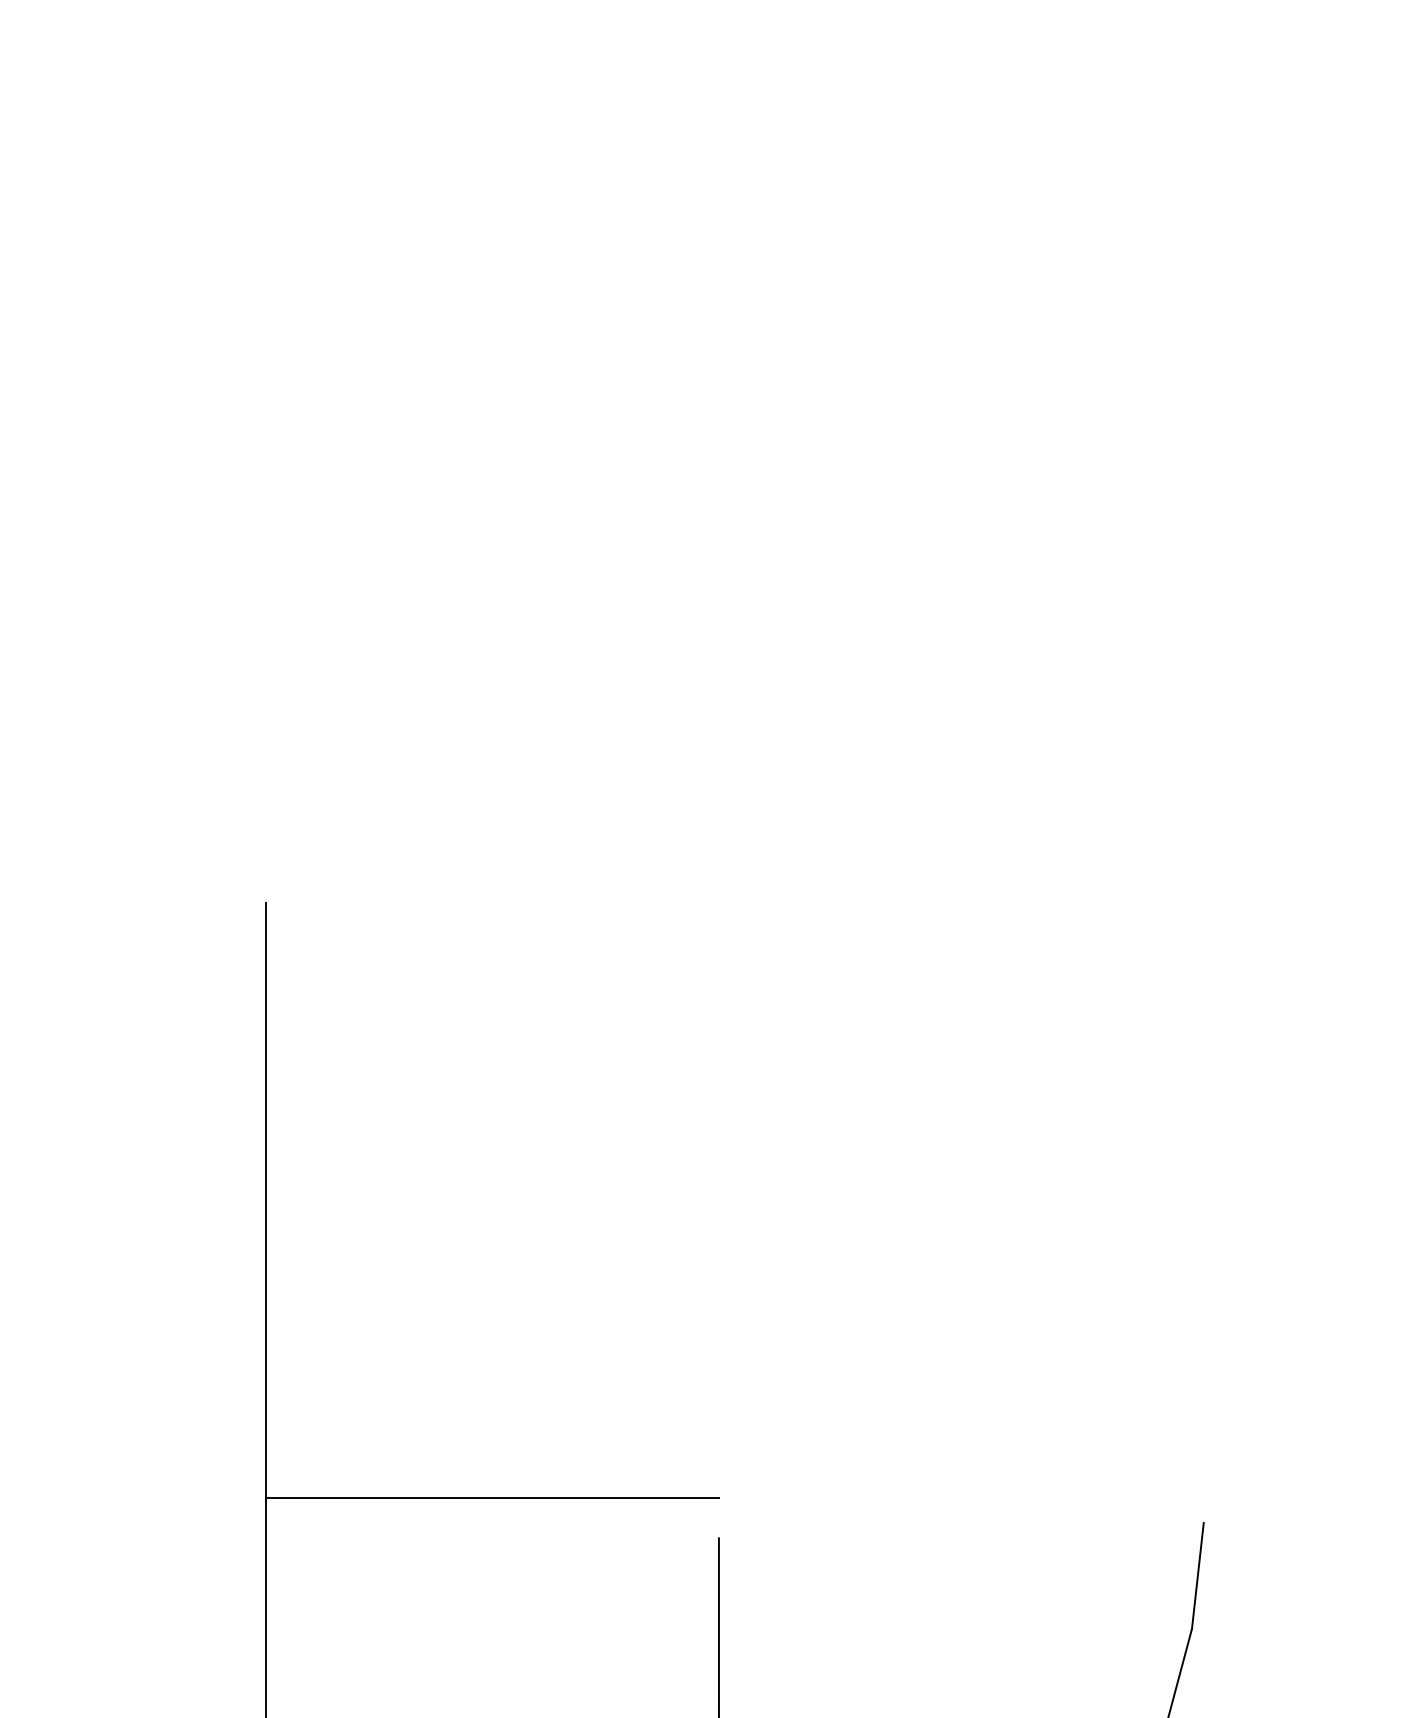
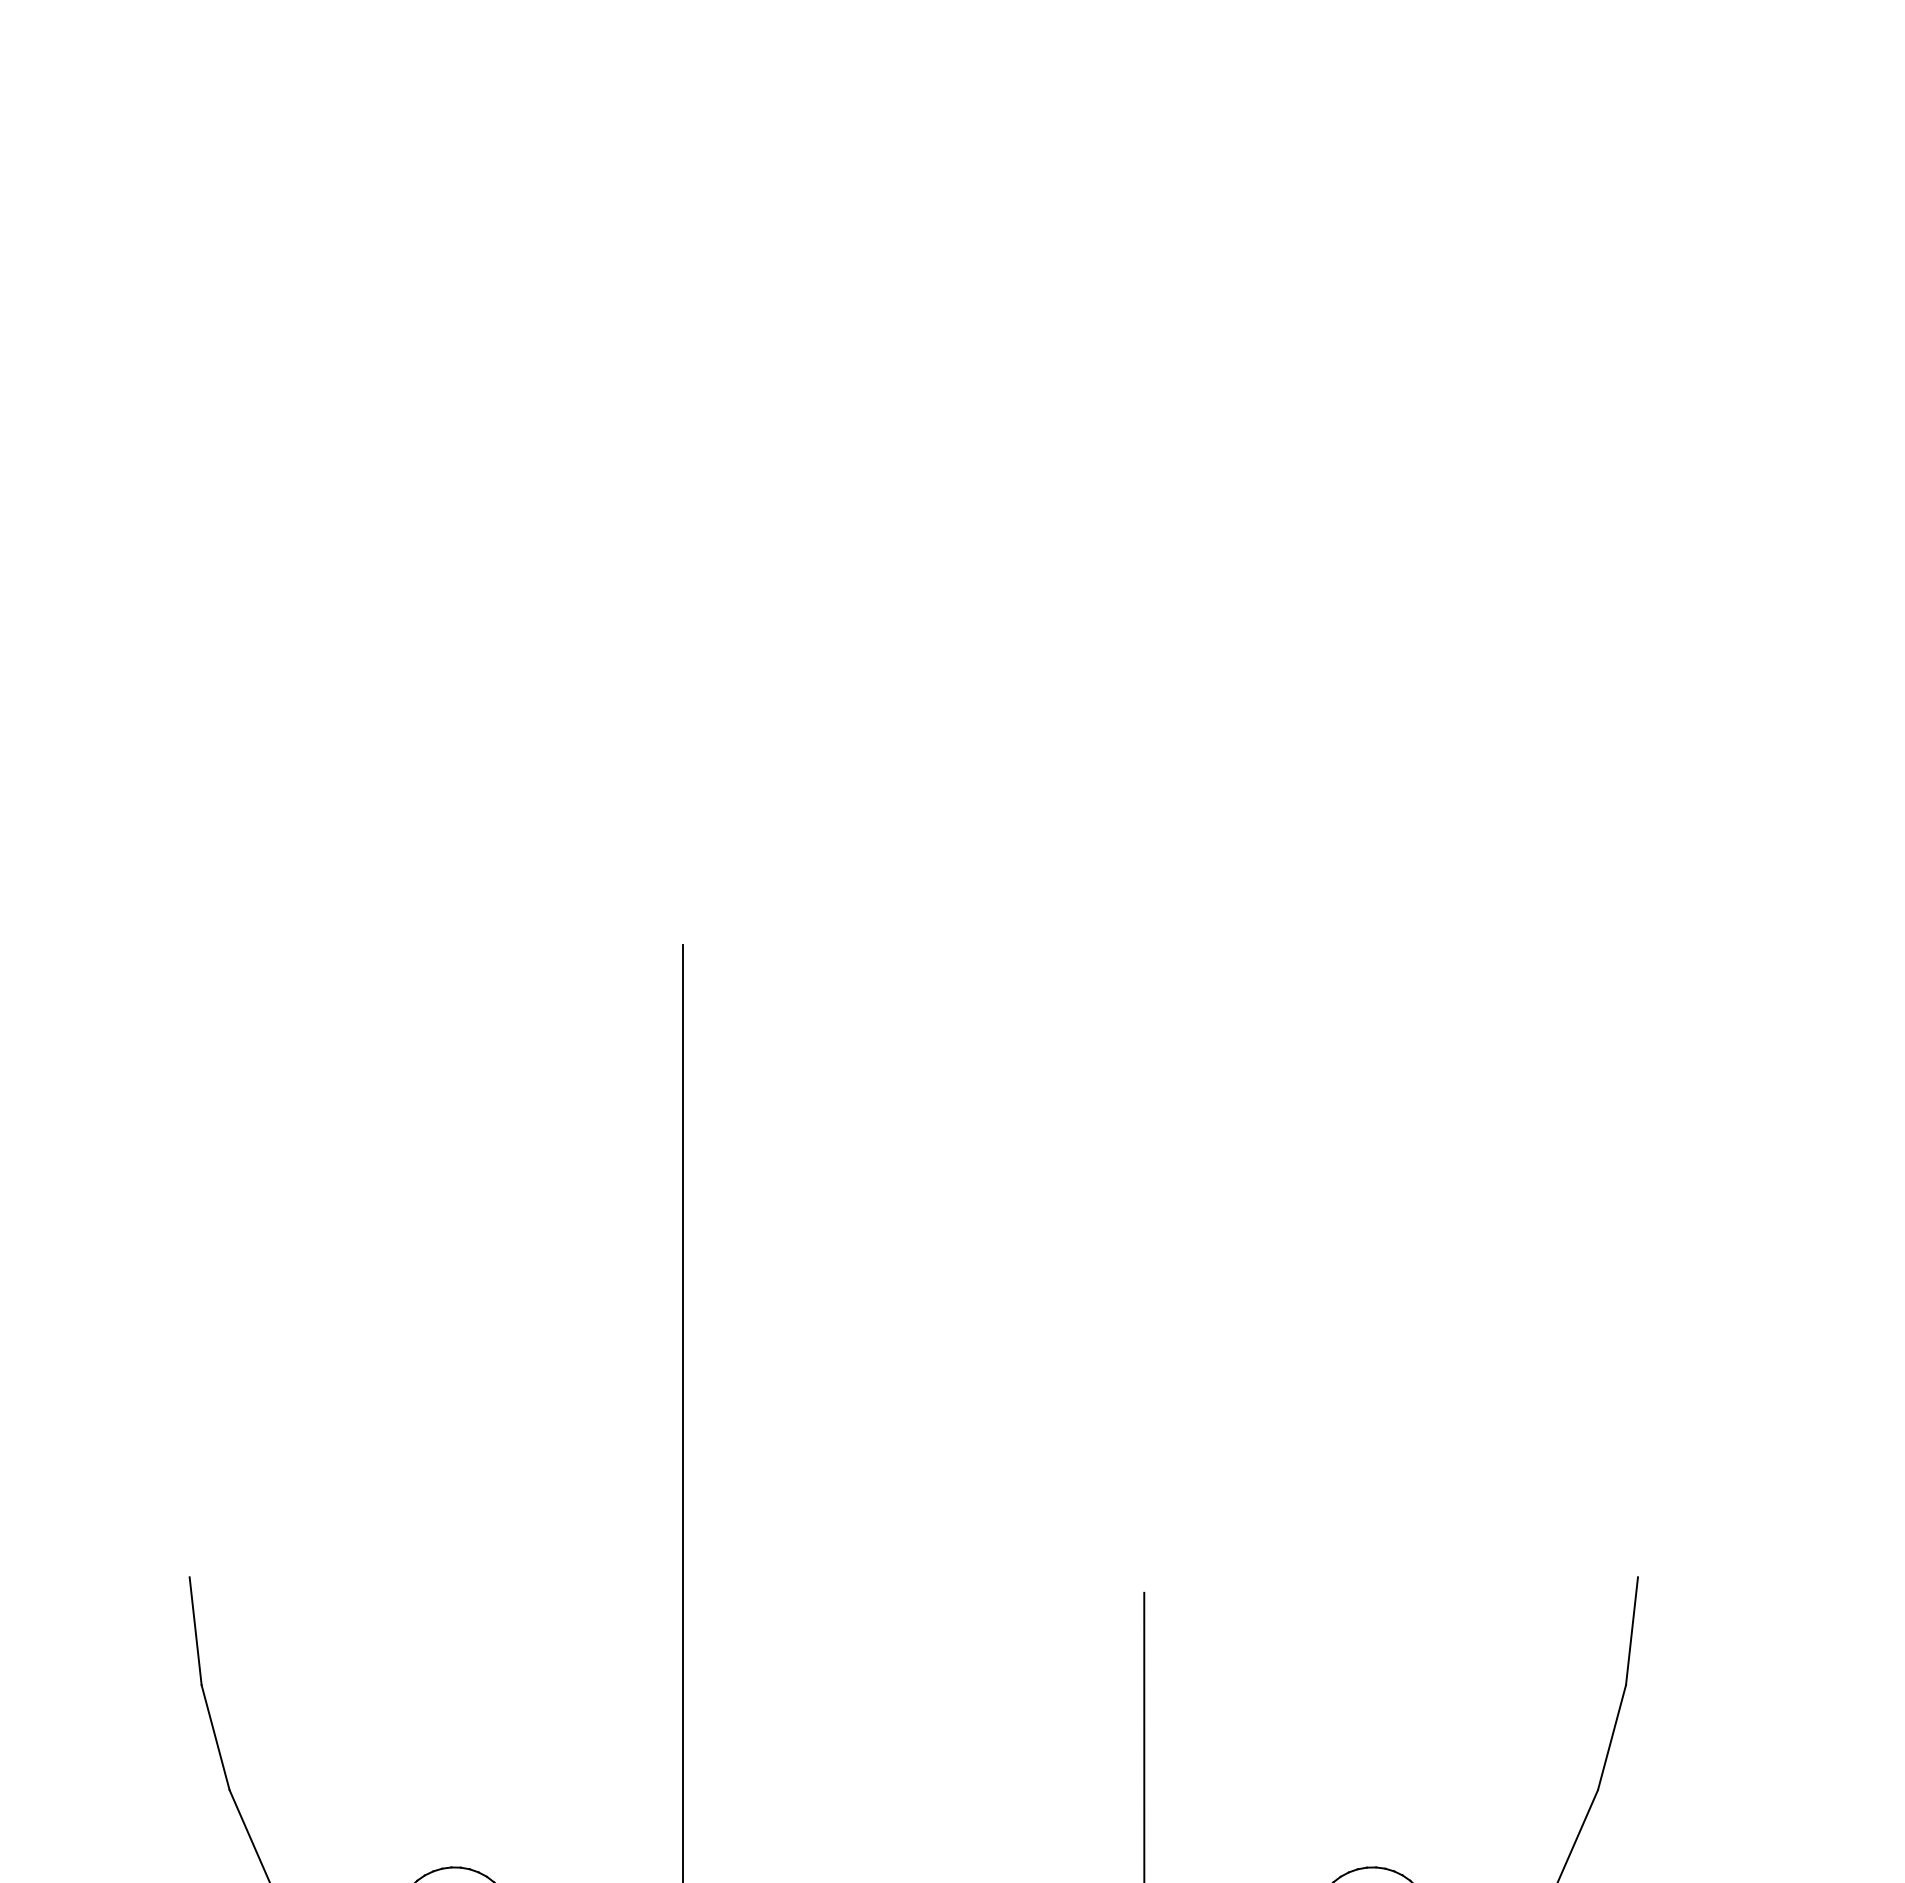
line: (492, 1497) -> (913, 1551), removed

